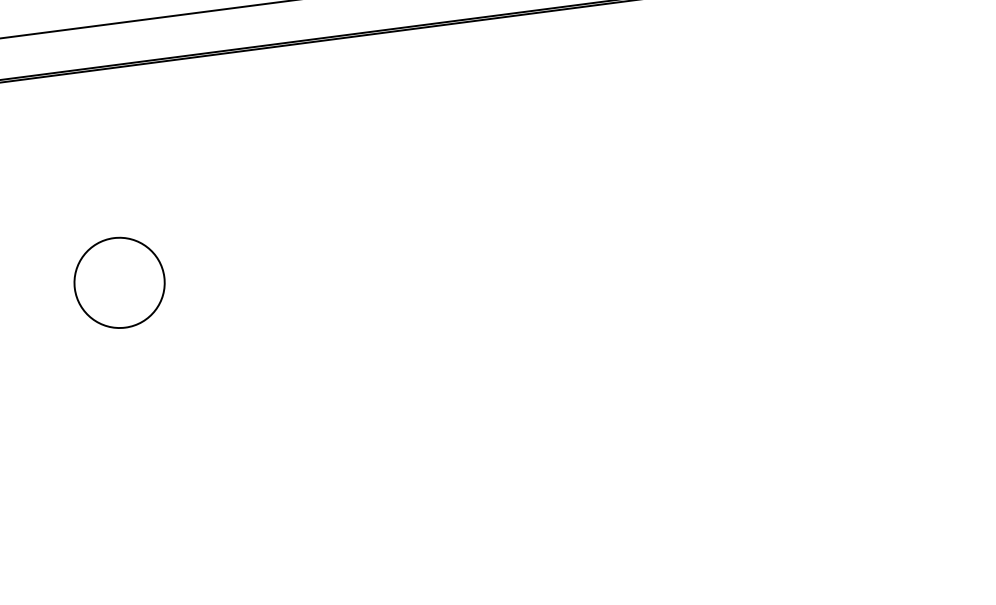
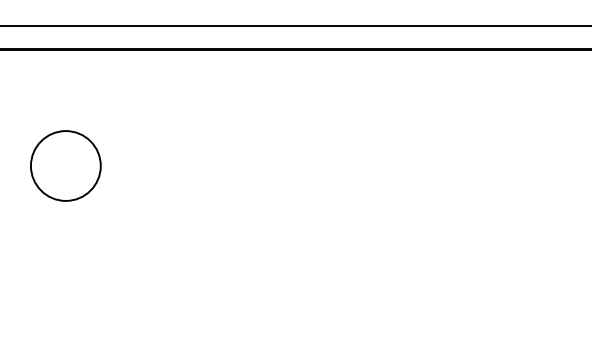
circle: (118, 282) -> (65, 165), size x1.43

